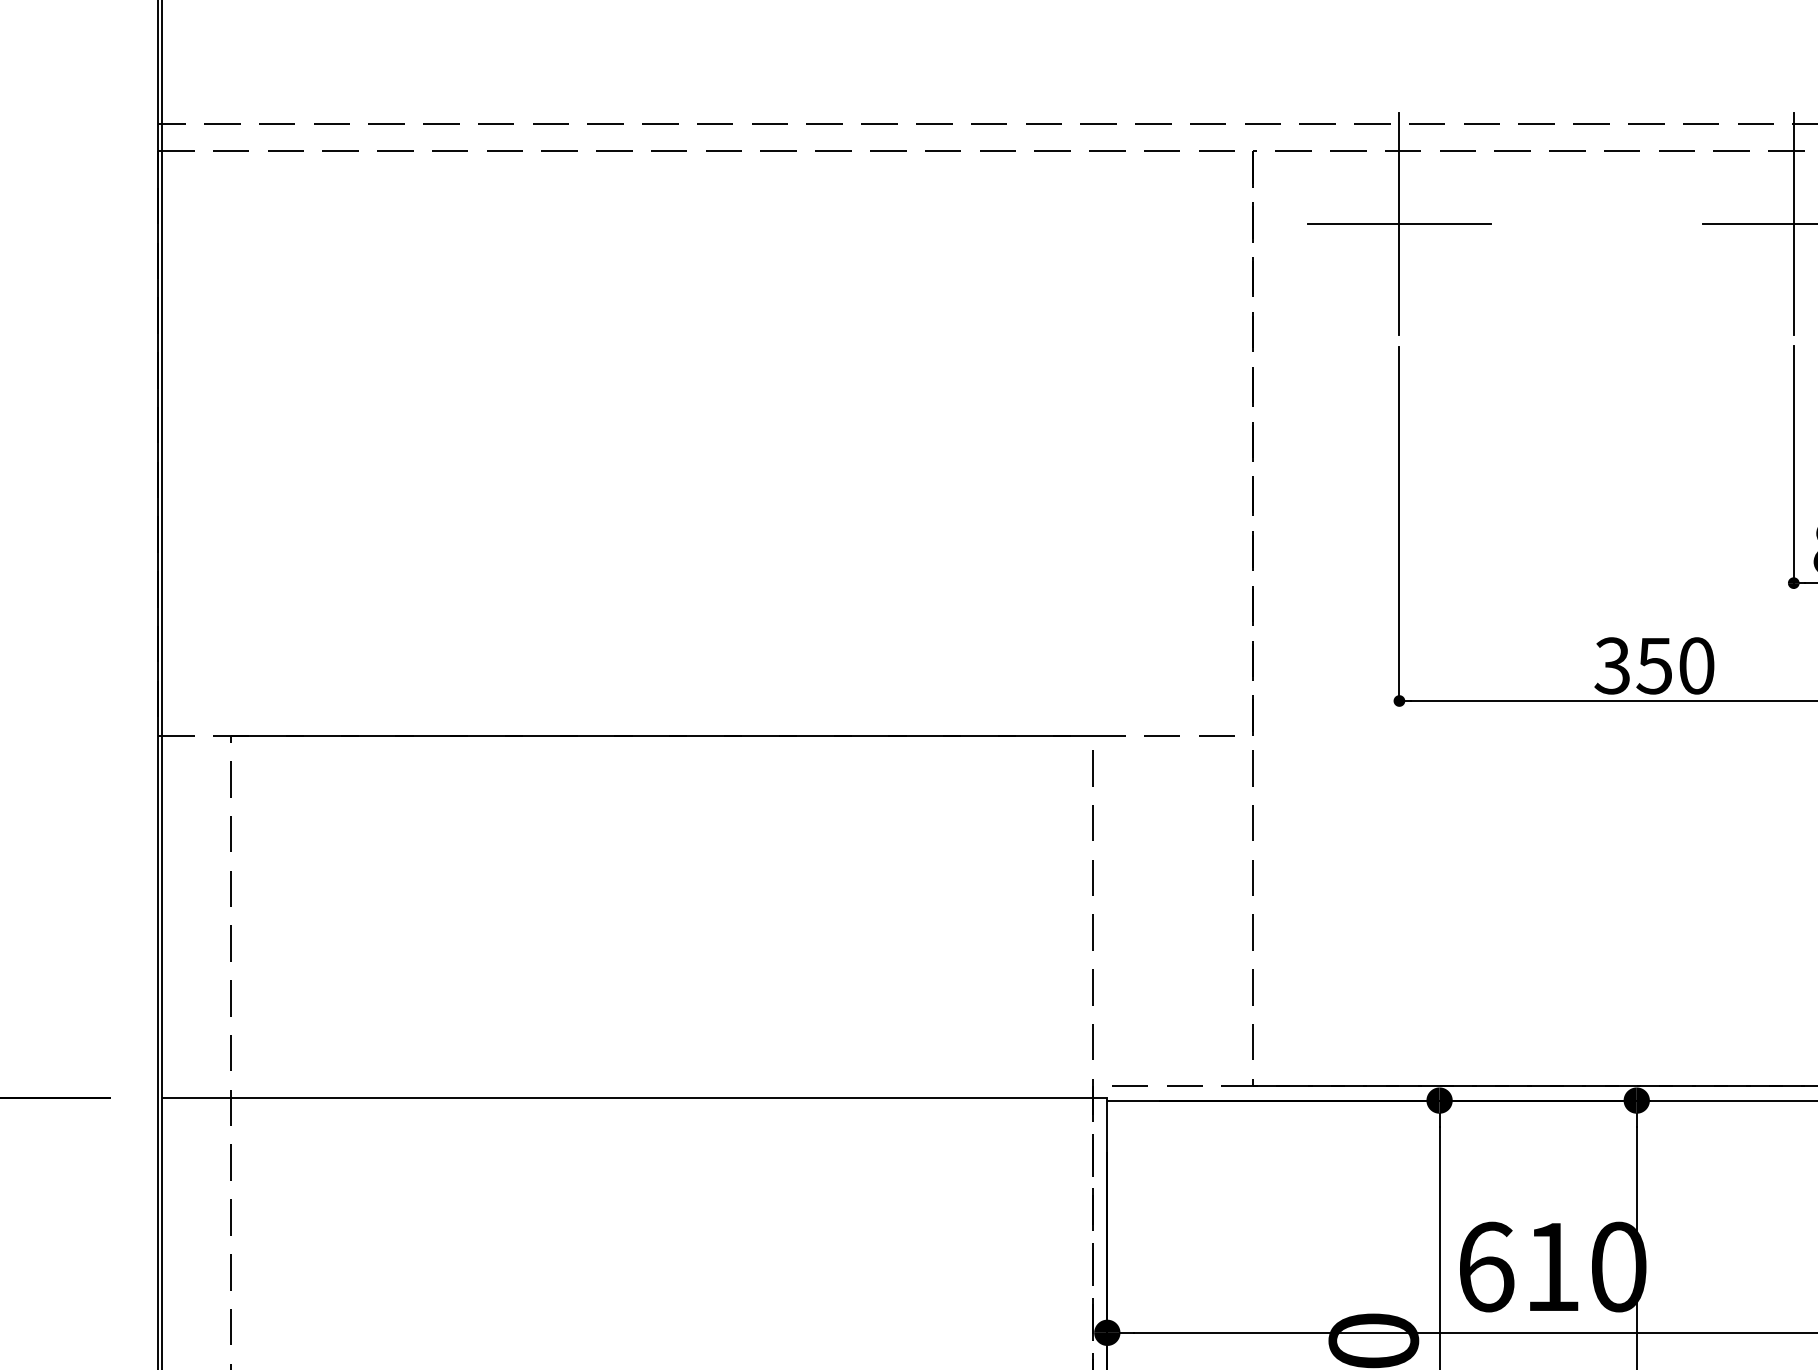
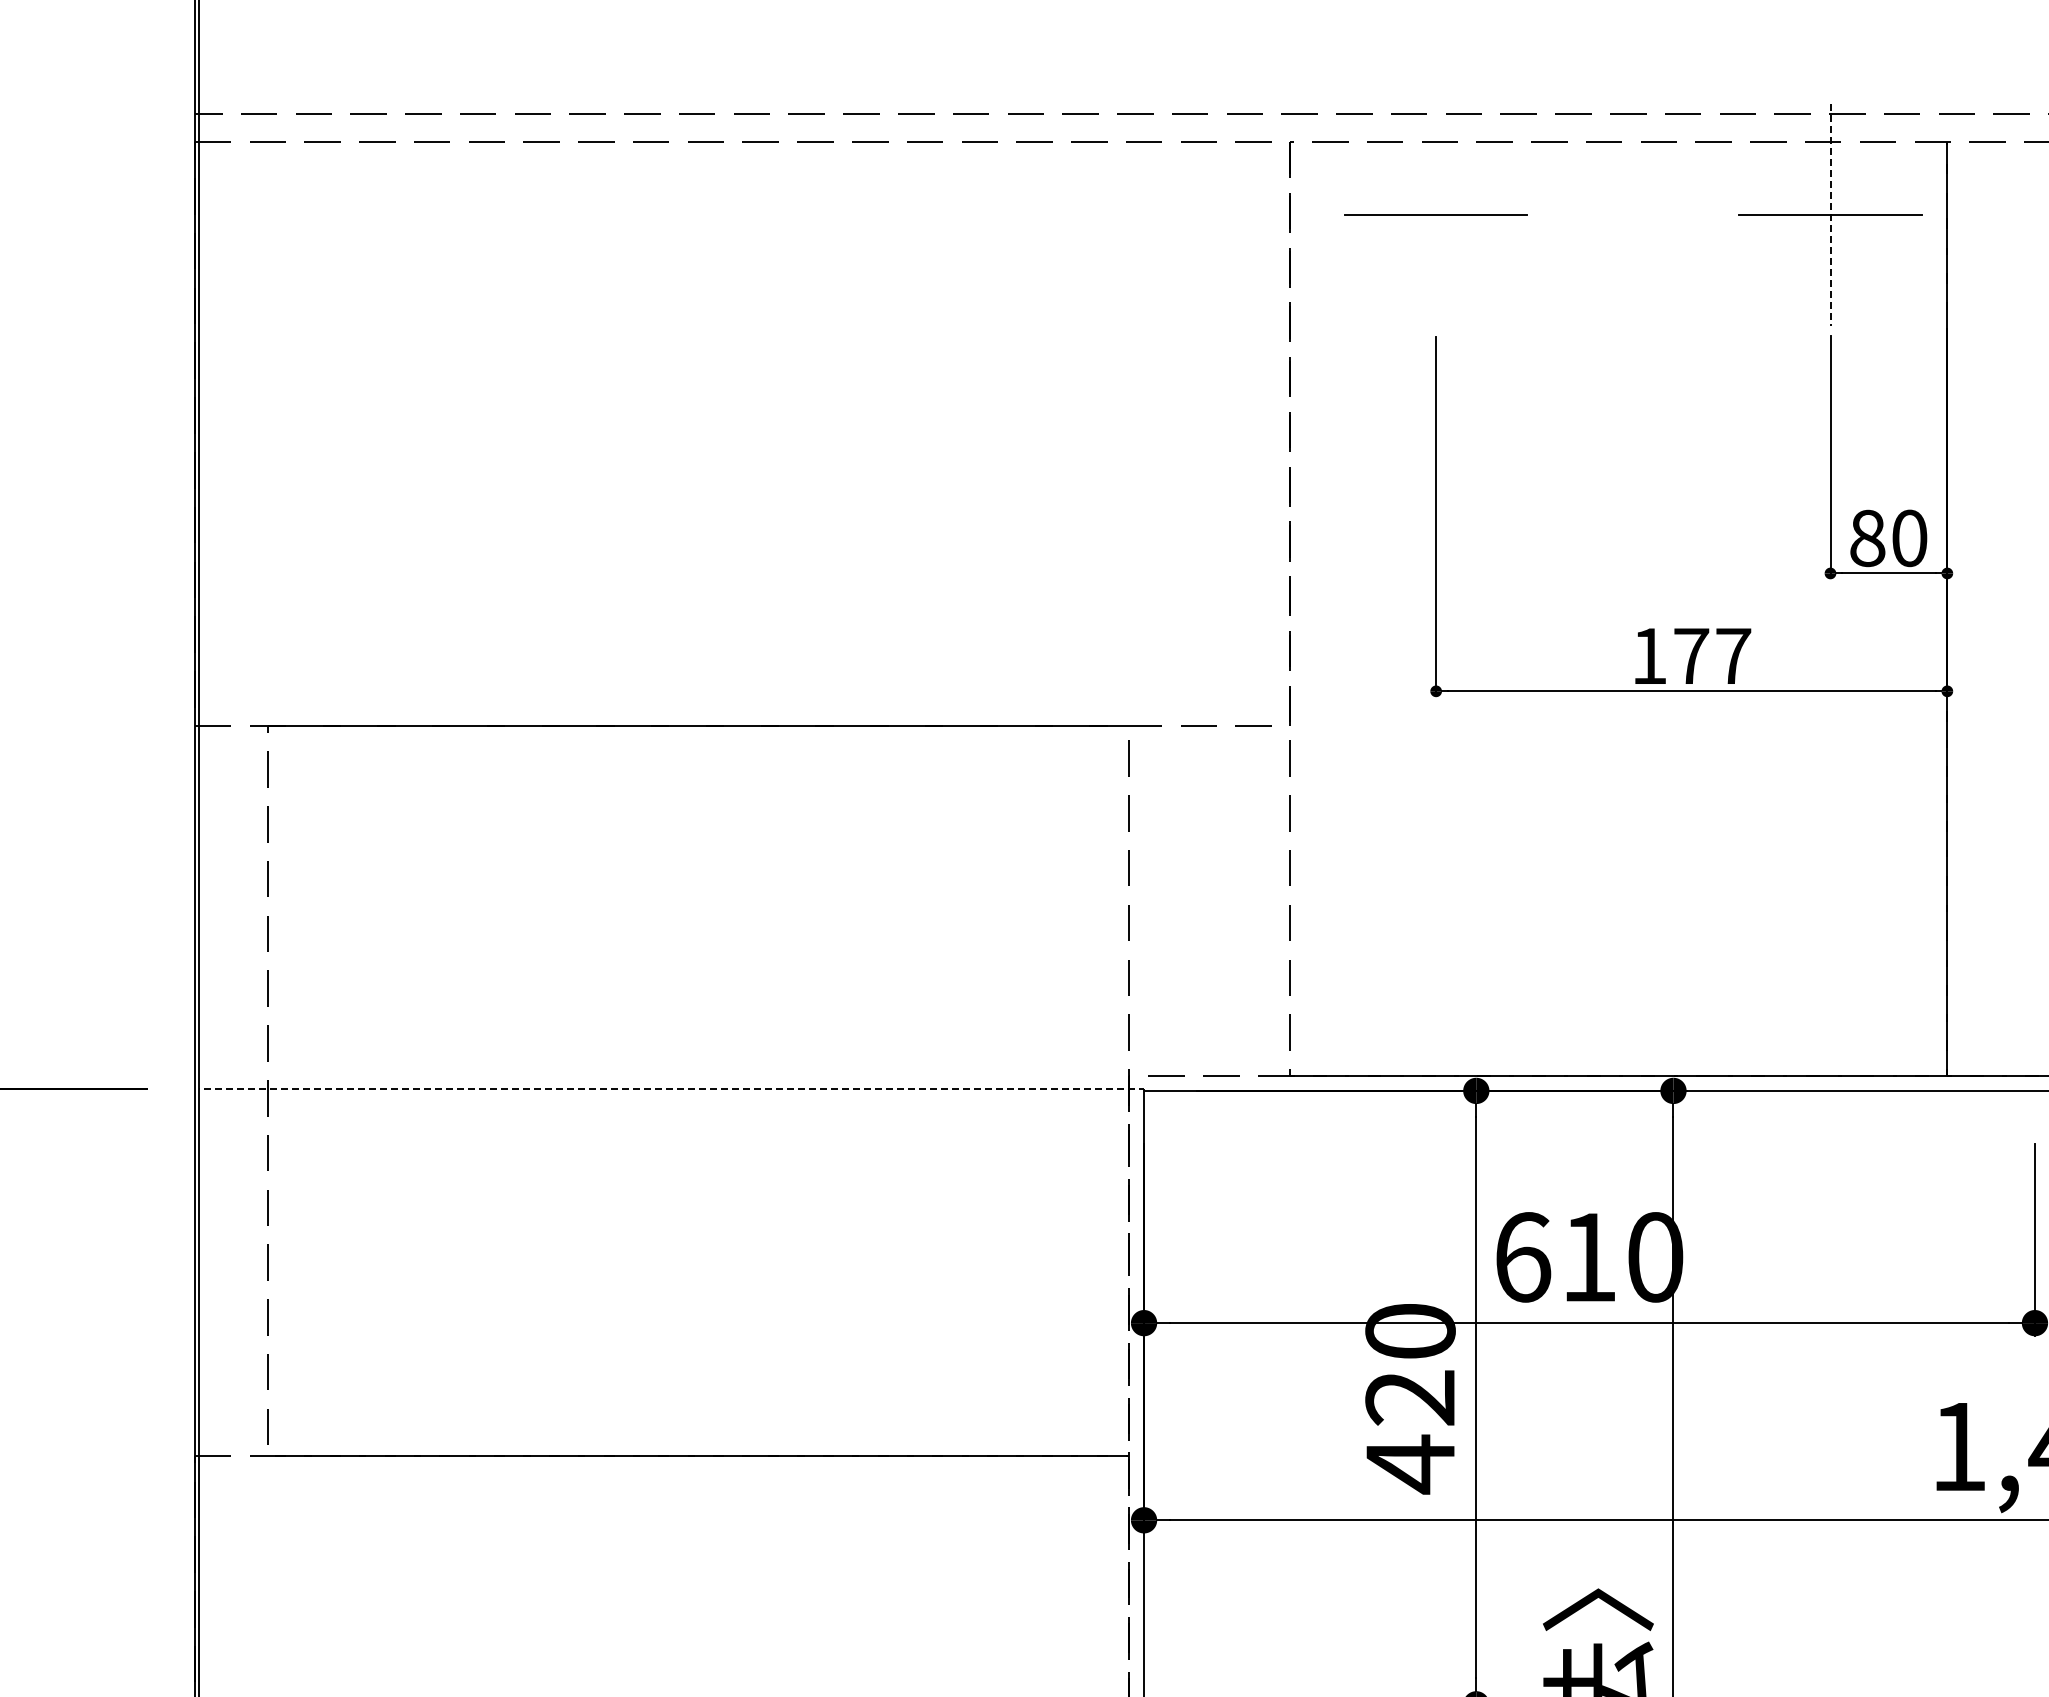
line: (1399, 224) -> (1436, 214), removed
line: (1793, 225) -> (1830, 215), solid -> dashed
text: (1654, 665) -> (1691, 655), 350 -> 177
line: (636, 1098) -> (673, 1088), solid -> dashed

